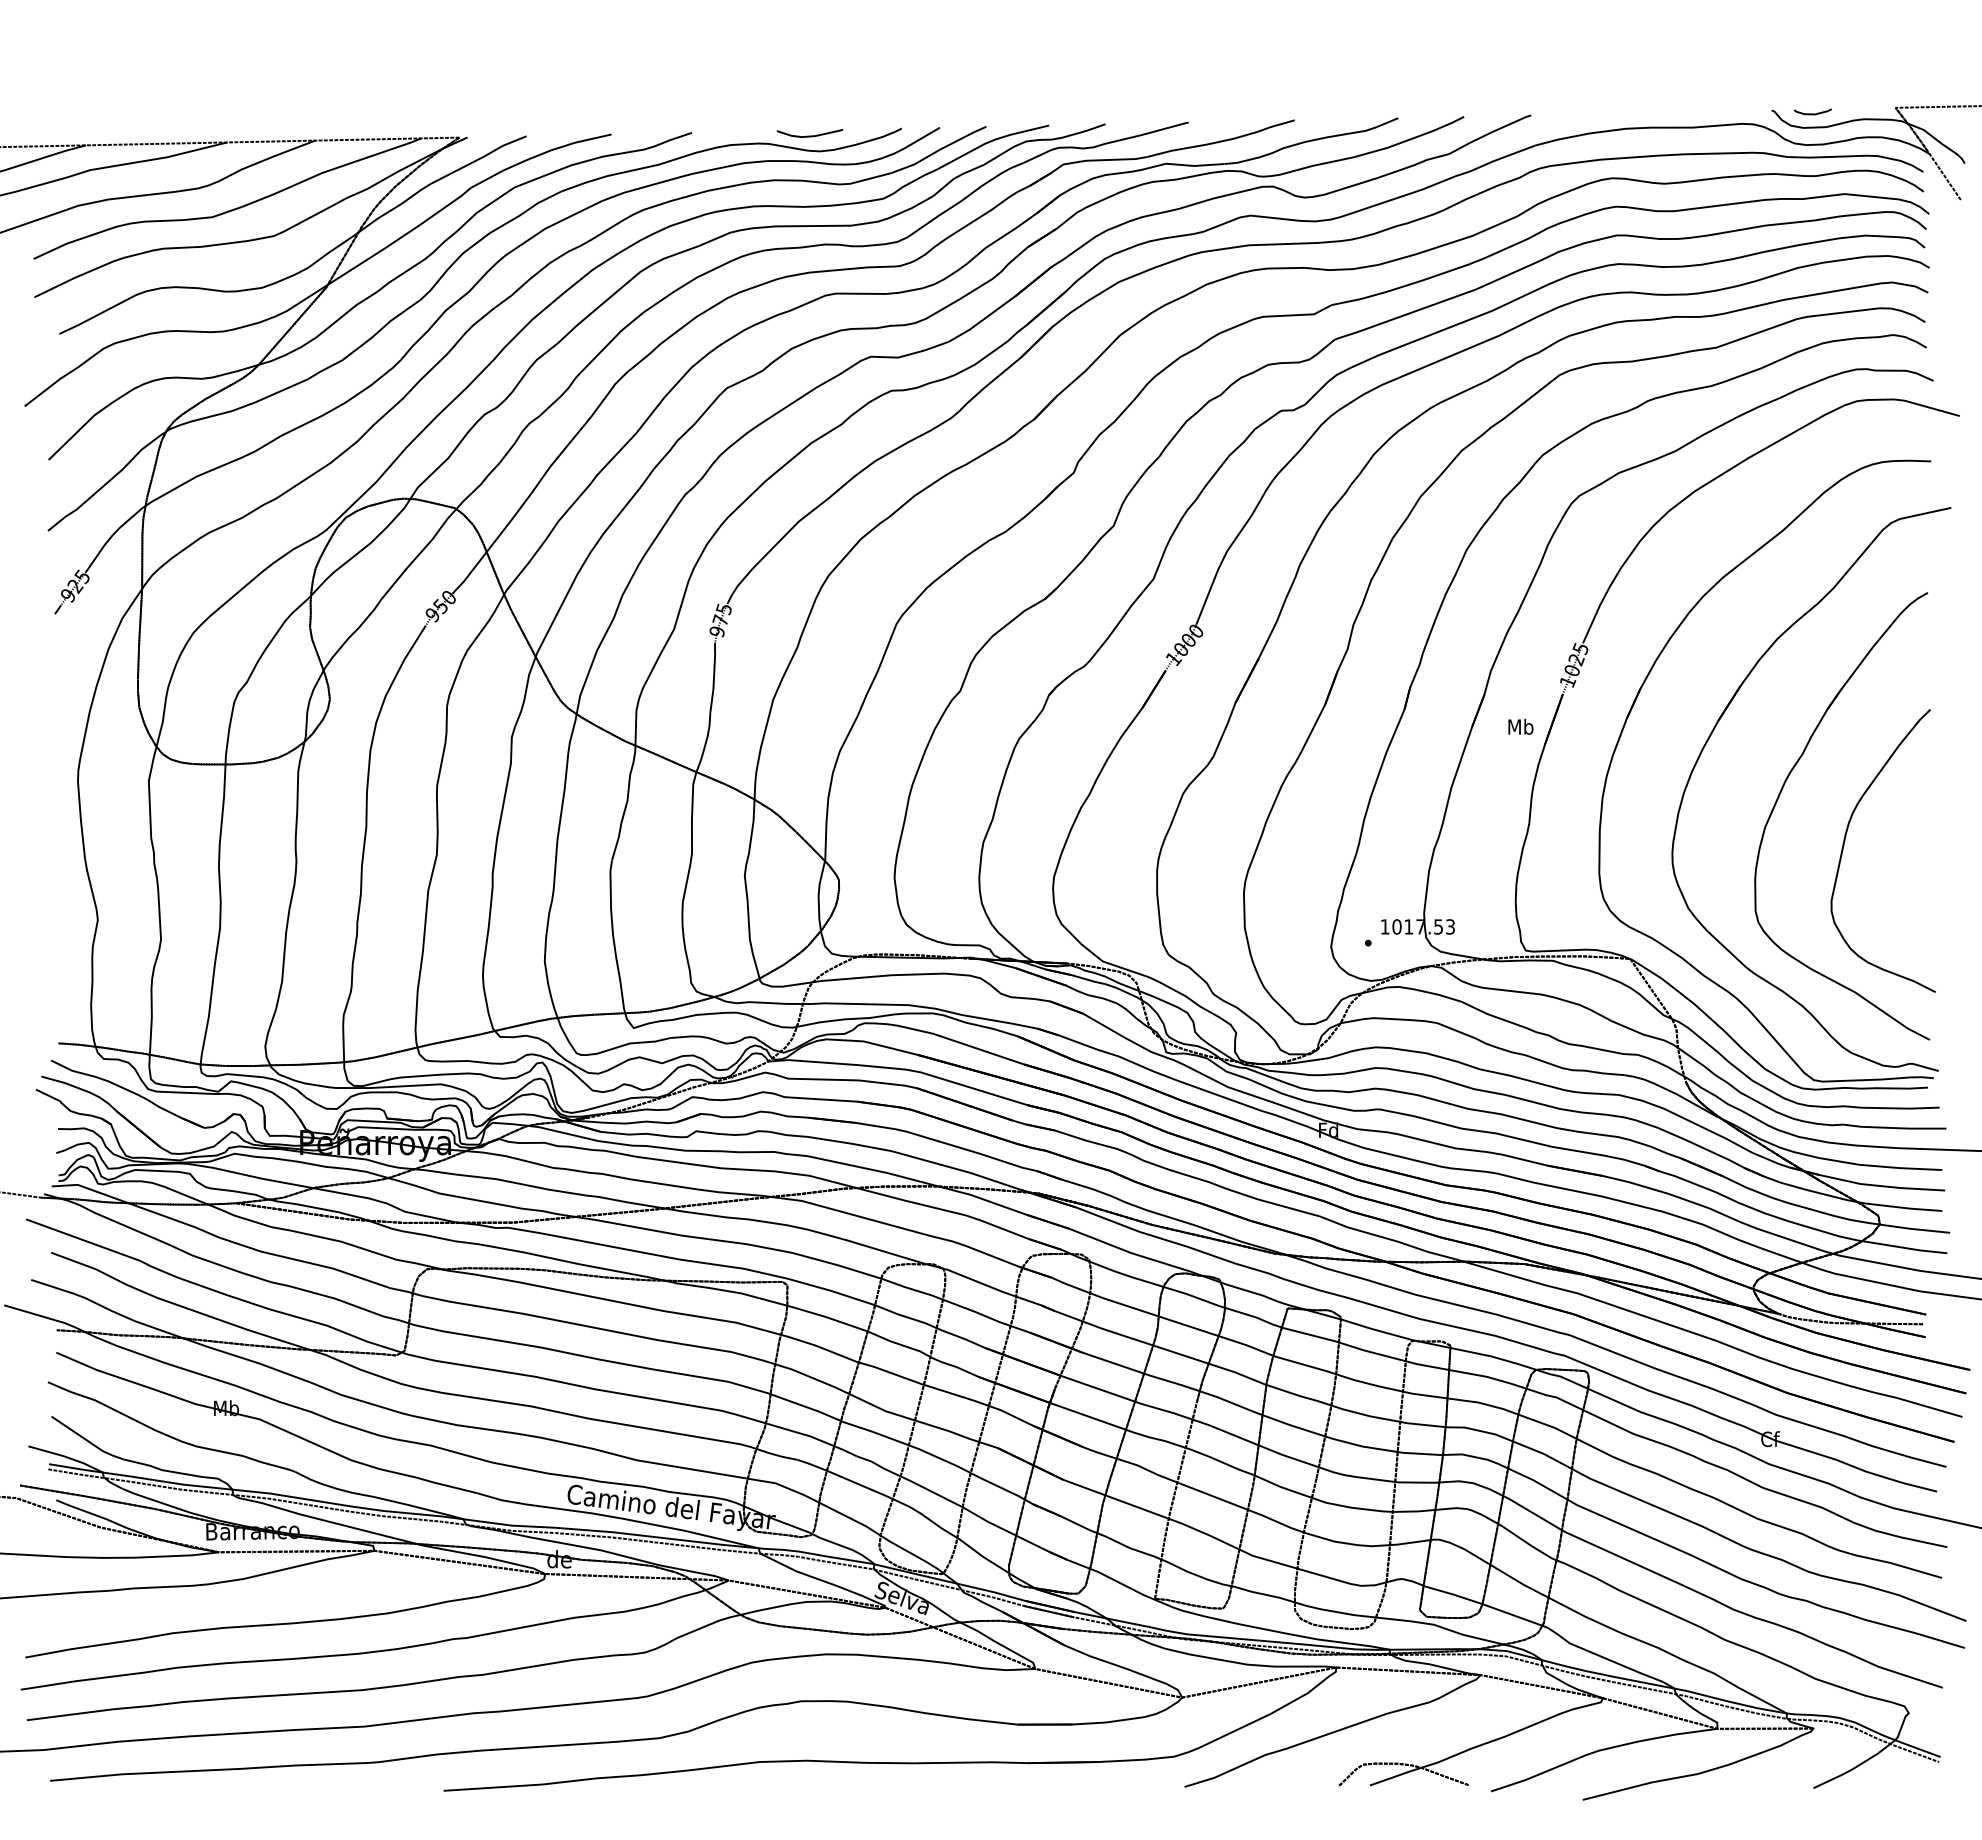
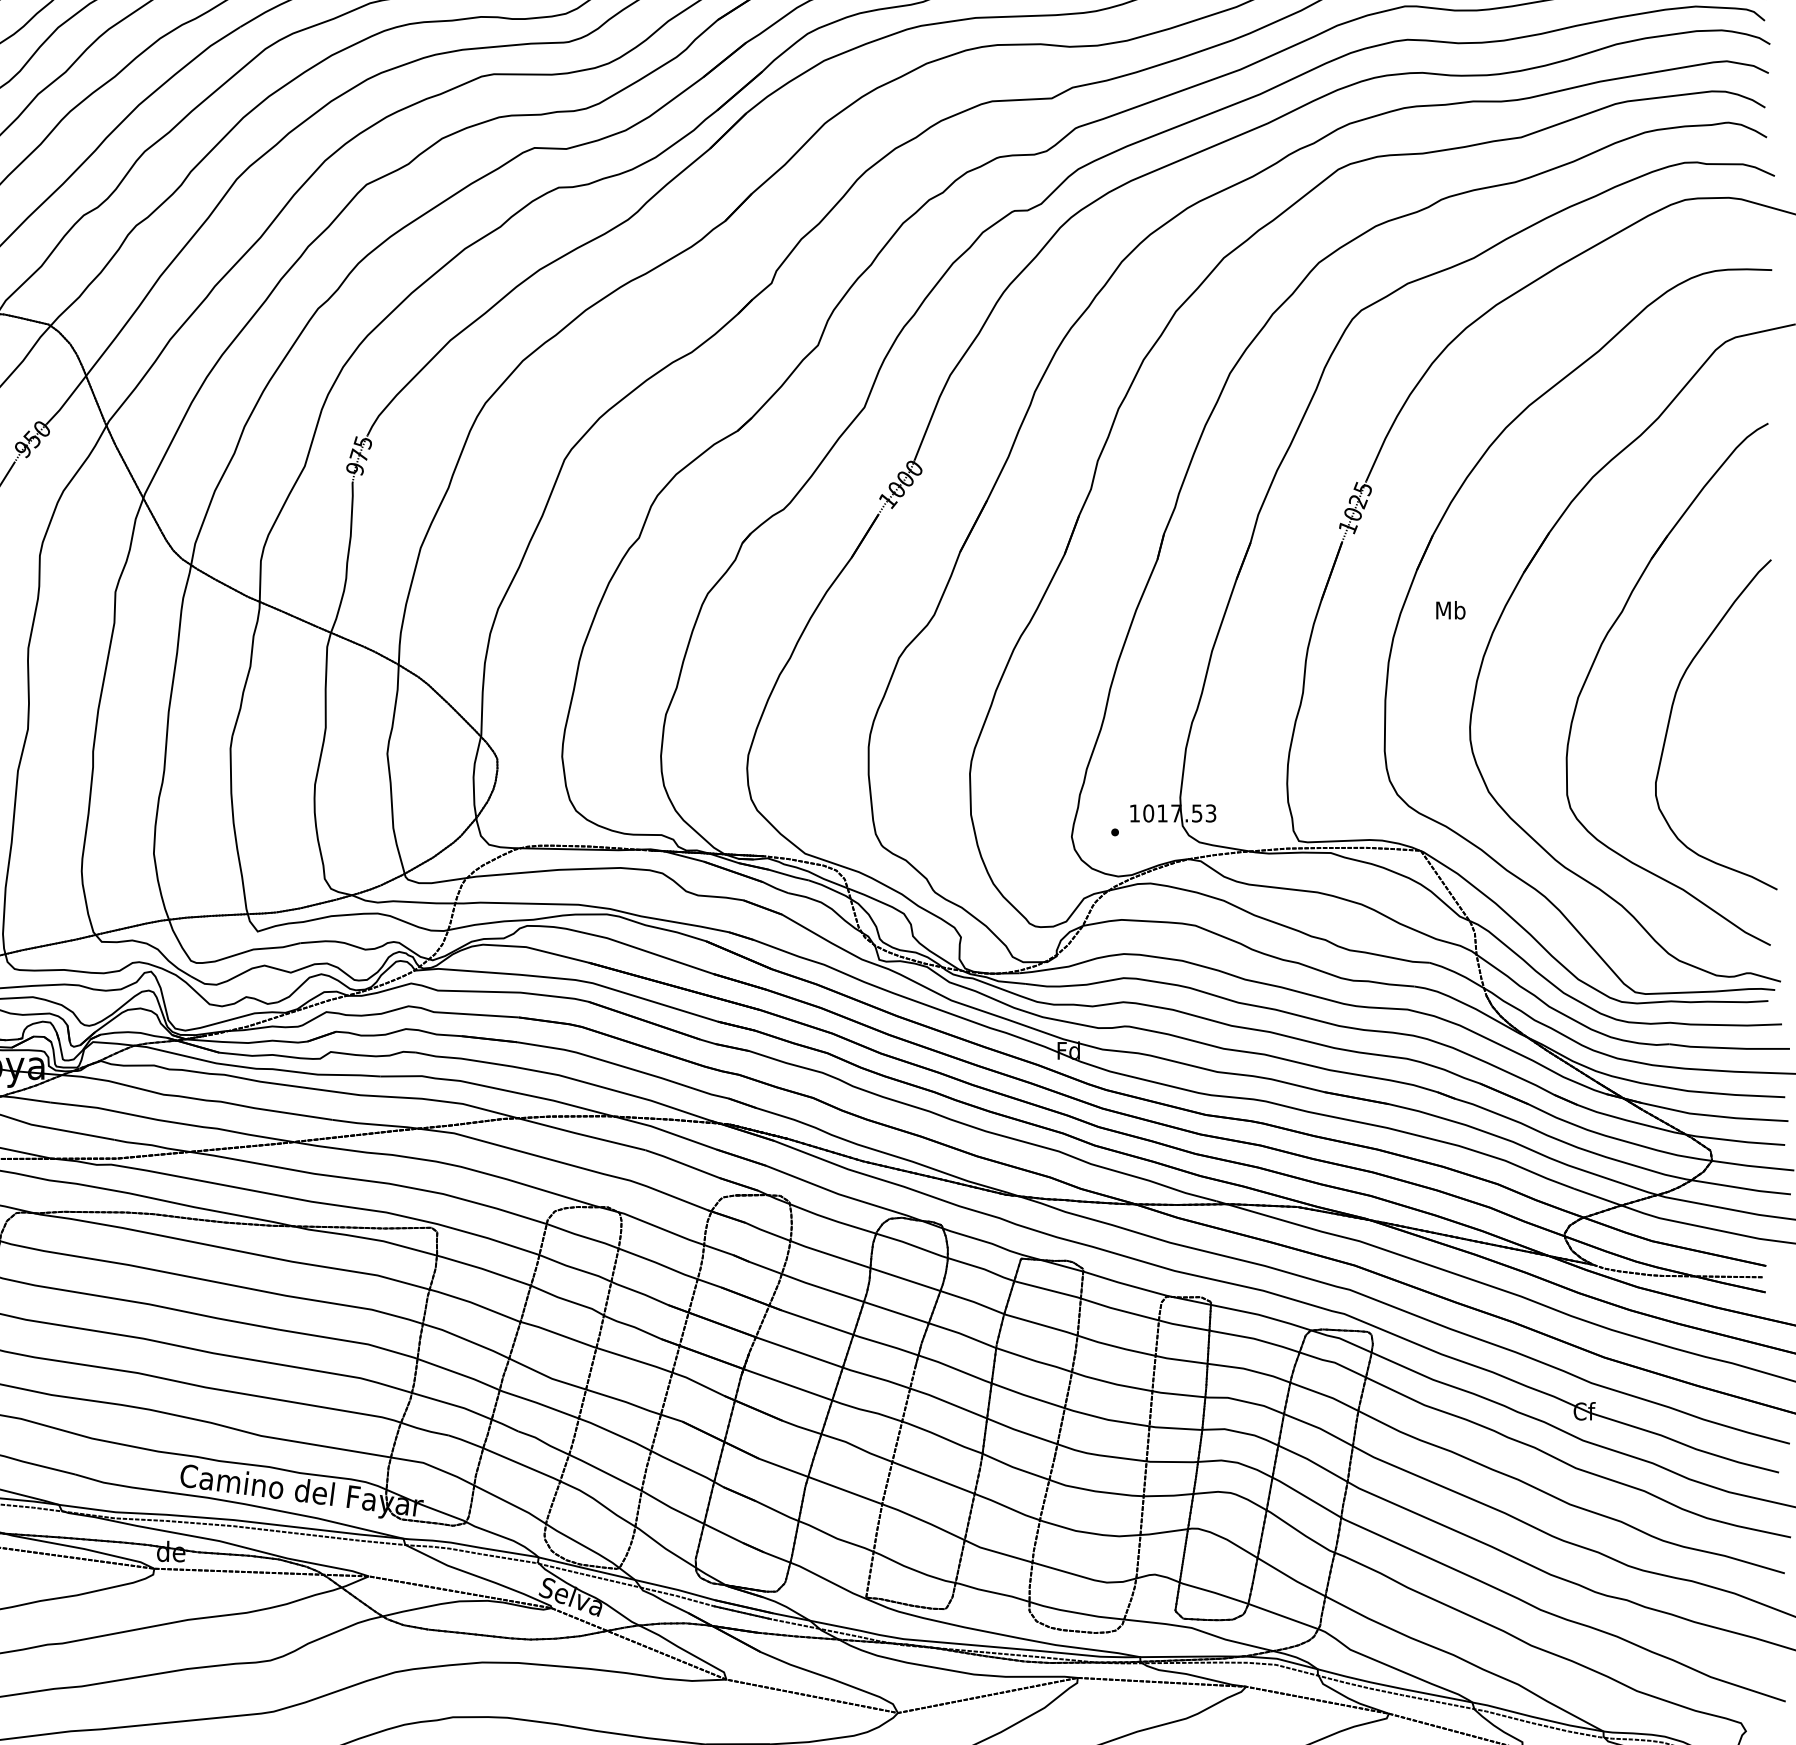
text: (1520, 726) -> (1450, 609), moved

